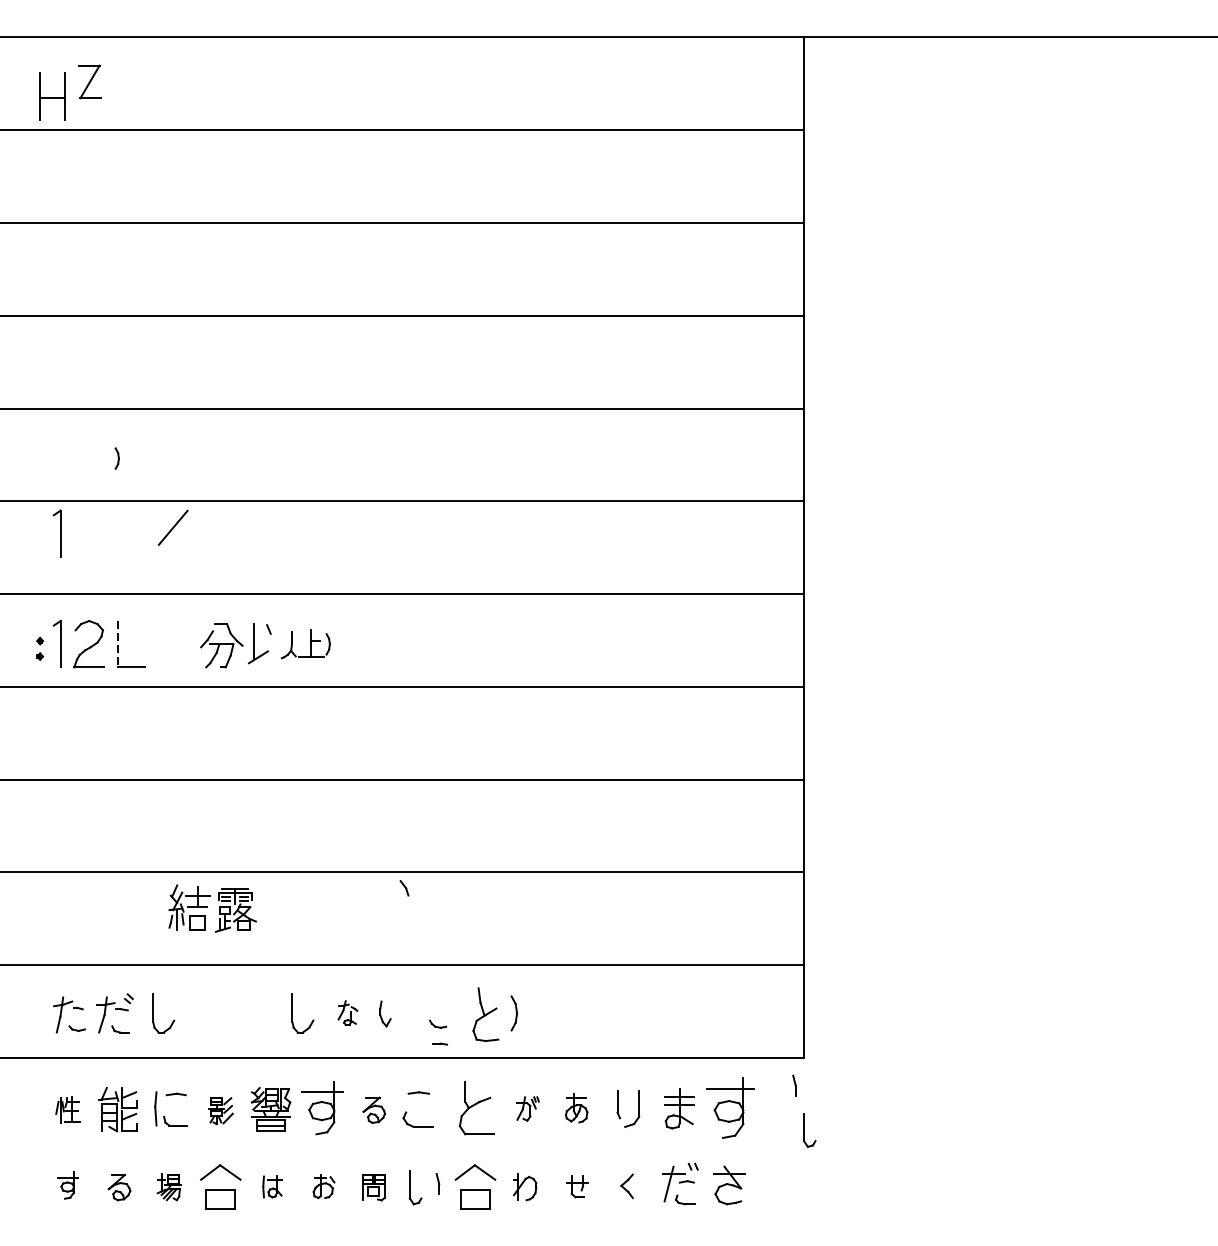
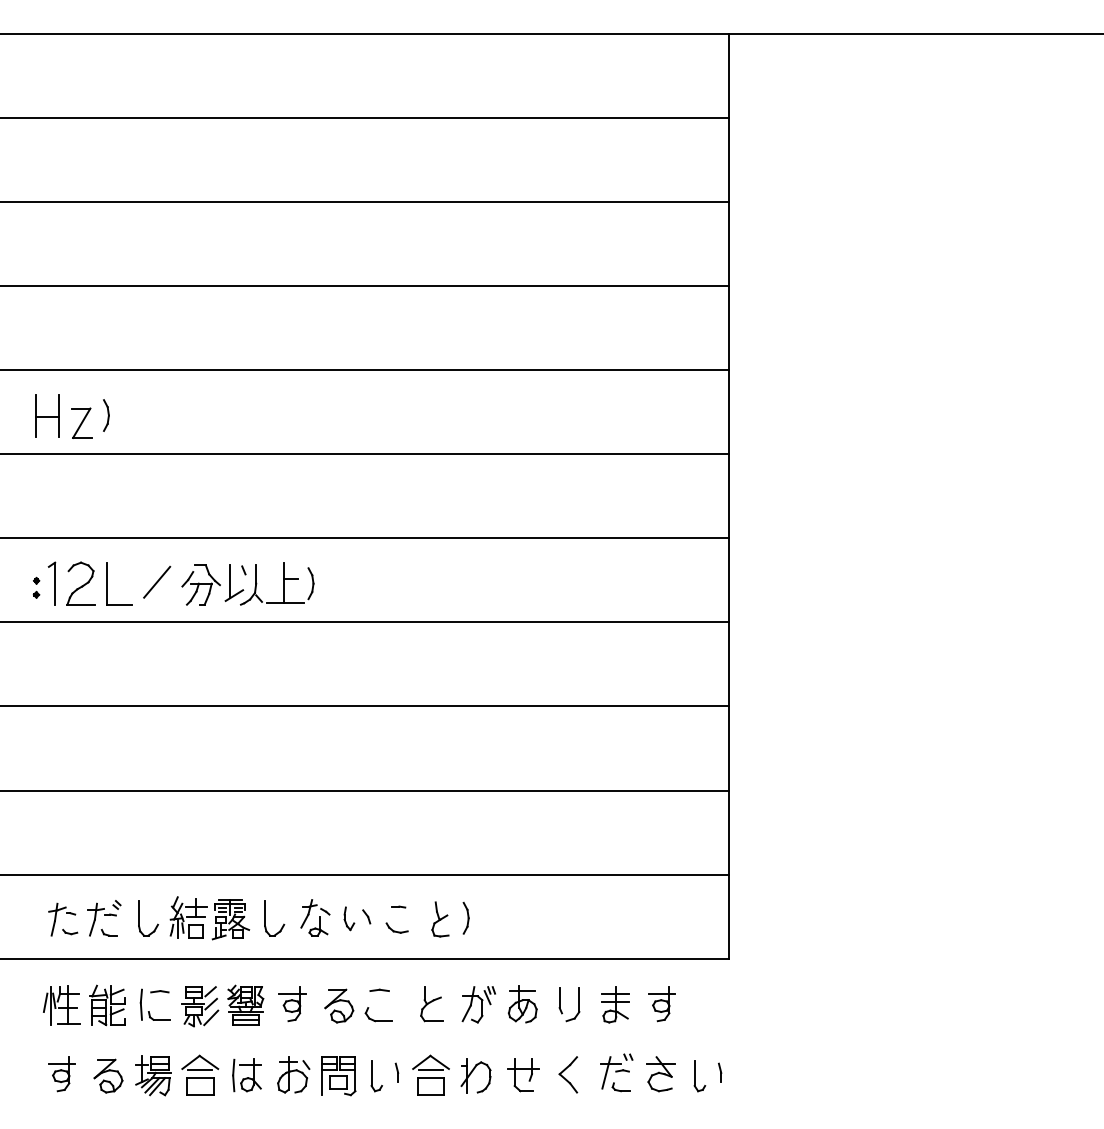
part: (89, 81) -> (81, 422), moved
part: (52, 96) -> (47, 415), moved
part: (117, 458) -> (106, 415), size x1.67
line: (173, 526) -> (157, 581), moved
part: (56, 533) -> (51, 483), removed
part: (306, 643) -> (277, 583), size x1.67
line: (118, 645) -> (107, 584), dashed -> solid
part: (404, 887) -> (366, 916), moved
part: (212, 908) -> (209, 918), moved
part: (347, 1012) -> (315, 917), size x1.67
part: (485, 1014) -> (440, 919), size x0.71
part: (437, 1023) -> (396, 927), size x1.43
part: (439, 1043) -> (398, 906), moved
part: (794, 1085) -> (720, 1072), moved
part: (322, 1108) -> (292, 1004), size x0.71
part: (476, 1108) -> (431, 1004), size x0.71
part: (527, 1108) -> (478, 1004), size x1.67
part: (576, 1108) -> (522, 1004), size x1.43
part: (729, 1108) -> (661, 1004), size x0.62
part: (67, 1109) -> (61, 1005), size x1.67
part: (374, 1109) -> (339, 1005), size x1.43
part: (221, 1110) -> (200, 1006), size x1.67
part: (809, 1130) -> (699, 1076), moved
line: (221, 1181) -> (200, 1070), added
line: (474, 1181) -> (430, 1070), added
part: (67, 1185) -> (61, 1074), size x1.43
part: (323, 1185) -> (293, 1074), size x1.67
part: (627, 1185) -> (568, 1074), size x1.67
part: (119, 1186) -> (108, 1075), size x1.43
part: (169, 1186) -> (153, 1075), size x1.67
part: (271, 1186) -> (246, 1075), size x1.67
part: (524, 1186) -> (475, 1075), size x1.43
part: (577, 1186) -> (523, 1075), size x1.67
part: (373, 1188) -> (338, 1076), size x1.67

